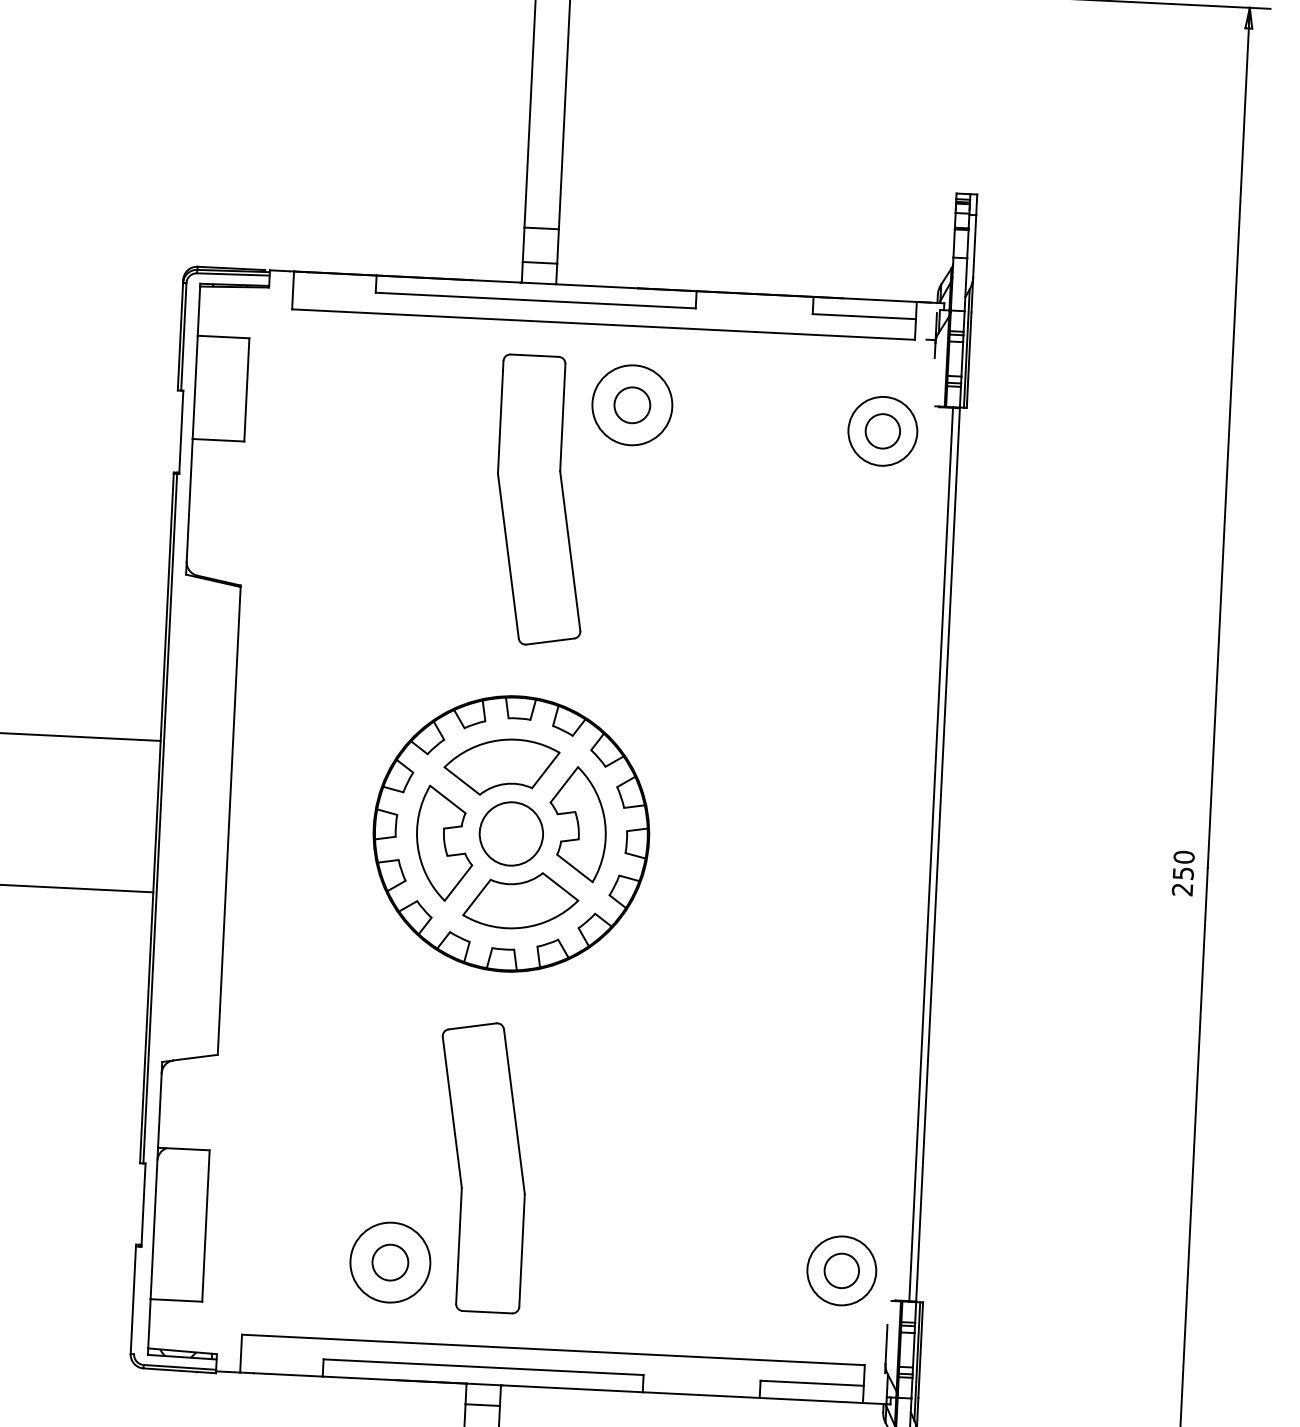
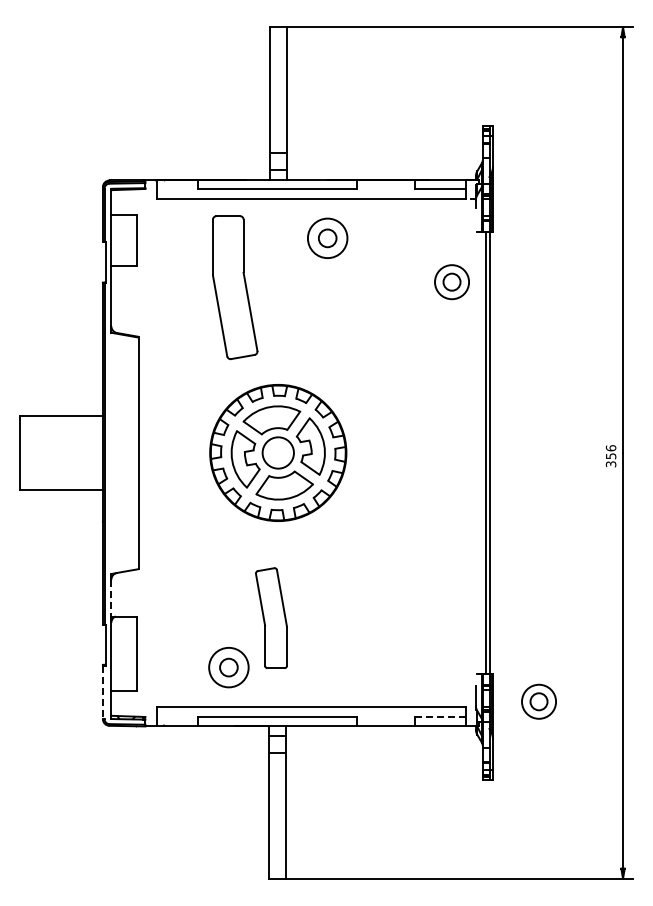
part: (881, 431) -> (451, 282), moved
part: (542, 500) -> (235, 287), moved
text: (1184, 873) -> (611, 456), 250 -> 356
line: (160, 1111) -> (111, 598), solid -> dashed
part: (481, 1165) -> (271, 617), size x0.7
part: (840, 1270) -> (538, 701), moved
line: (132, 1300) -> (102, 692), solid -> dashed
line: (812, 1384) -> (440, 717), solid -> dashed

